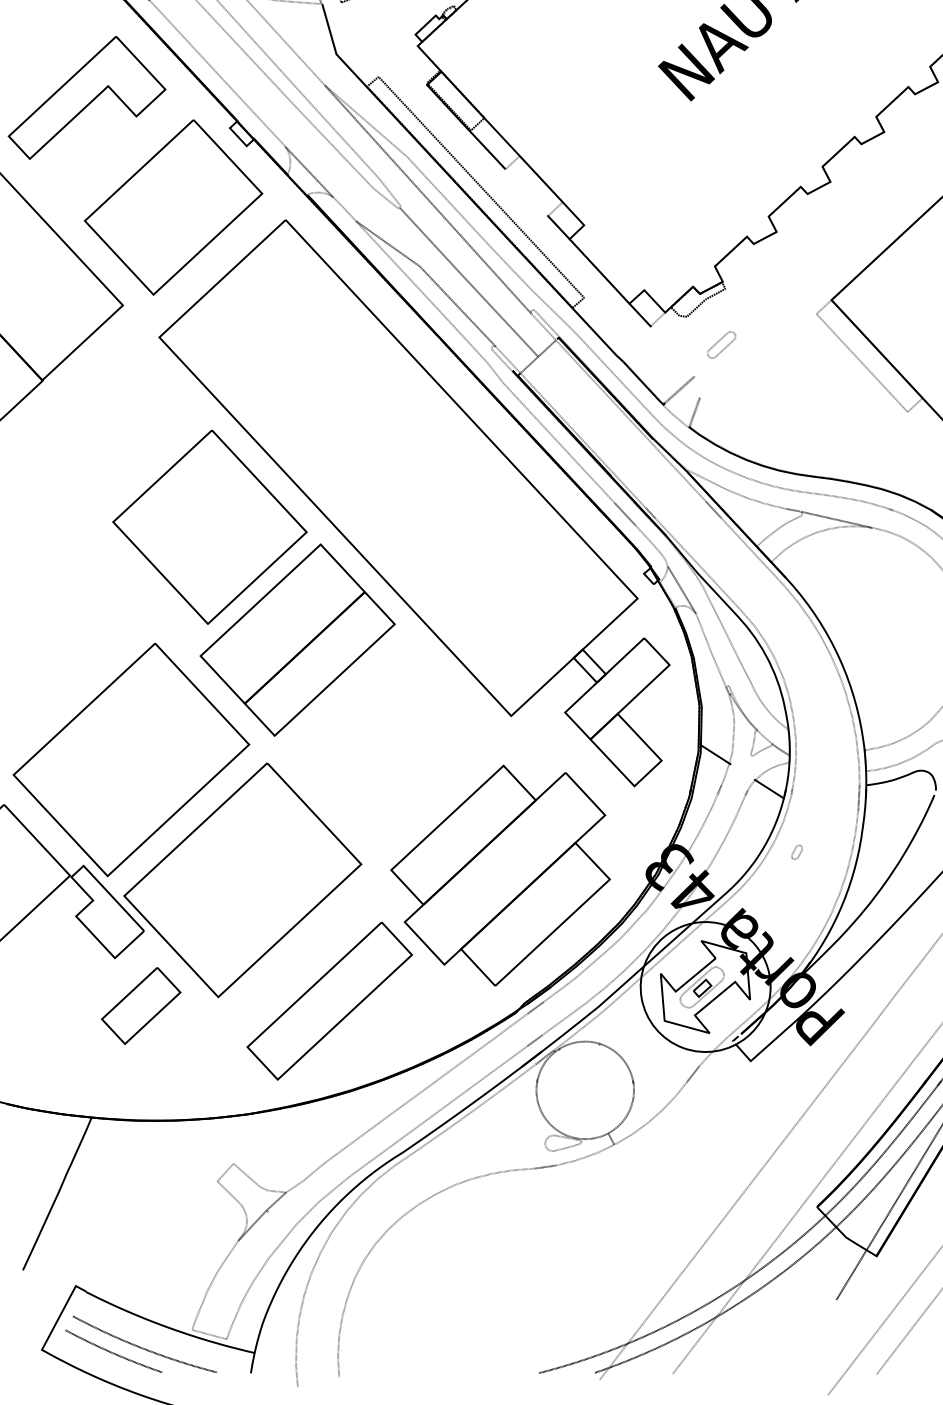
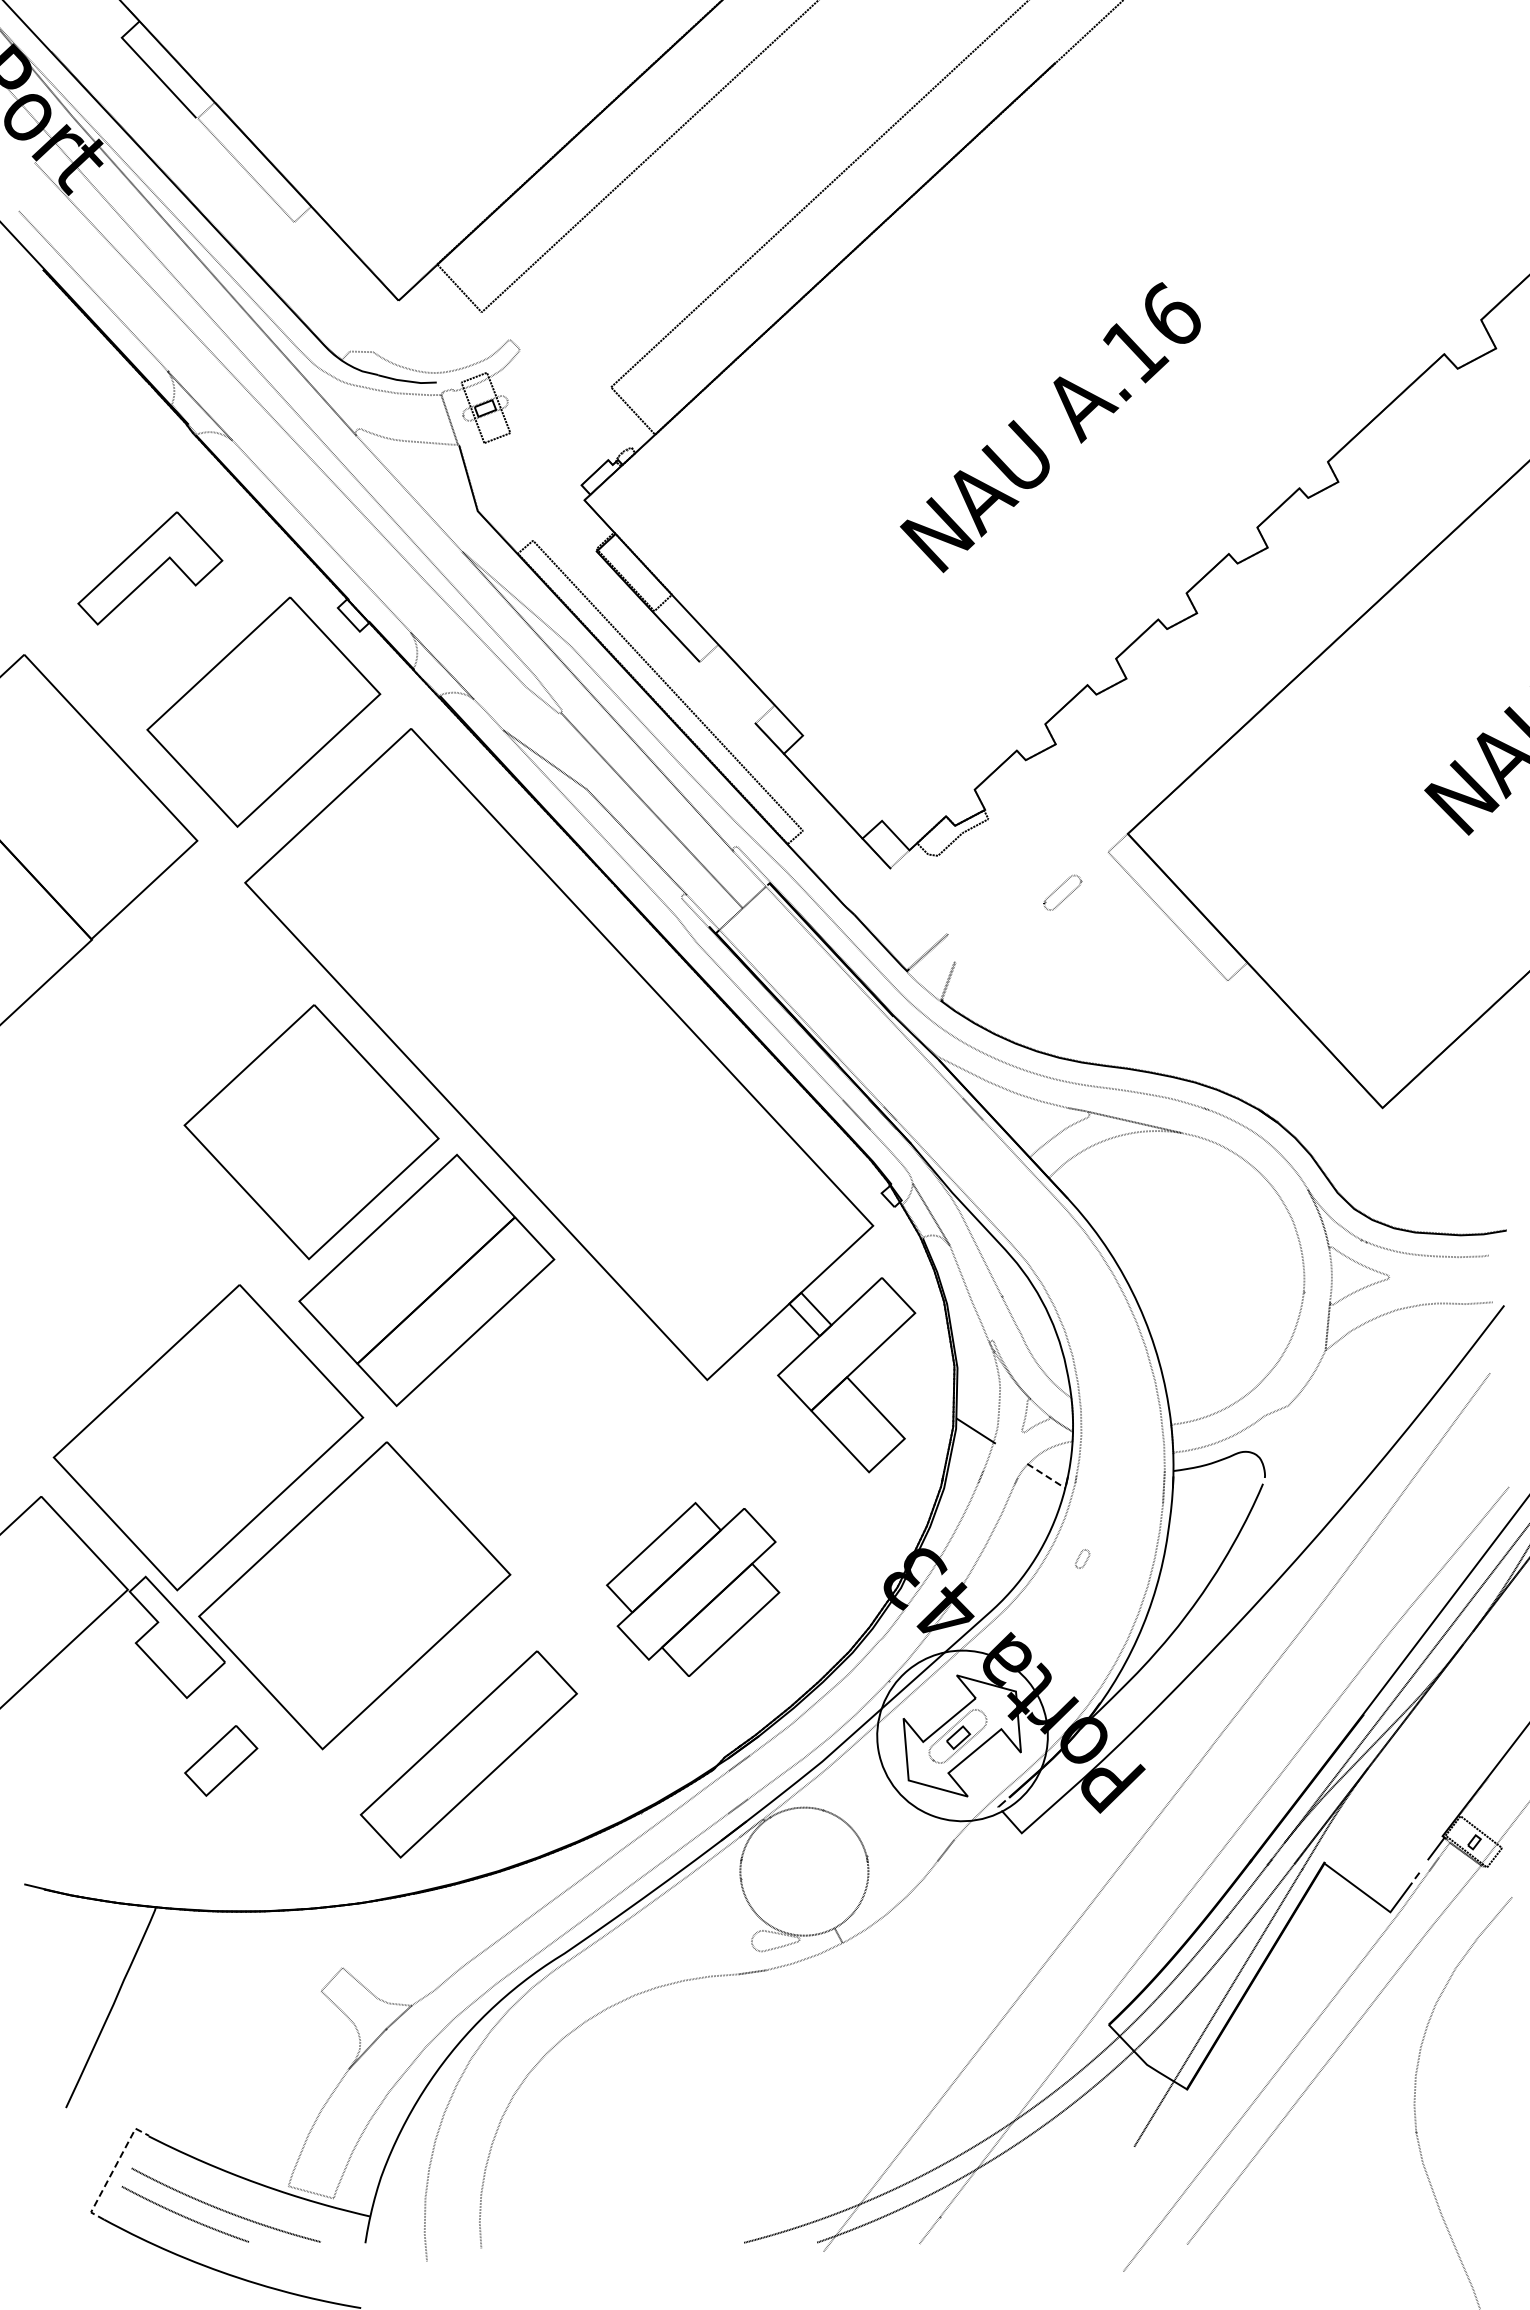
part: (87, 98) -> (150, 568), size x0.7
part: (721, 344) -> (1062, 892), moved
line: (769, 789) -> (1046, 1476), solid -> dashed
part: (500, 875) -> (692, 1589), size x0.6
part: (140, 1005) -> (220, 1760), size x0.7
line: (59, 1317) -> (113, 2170), solid -> dashed

